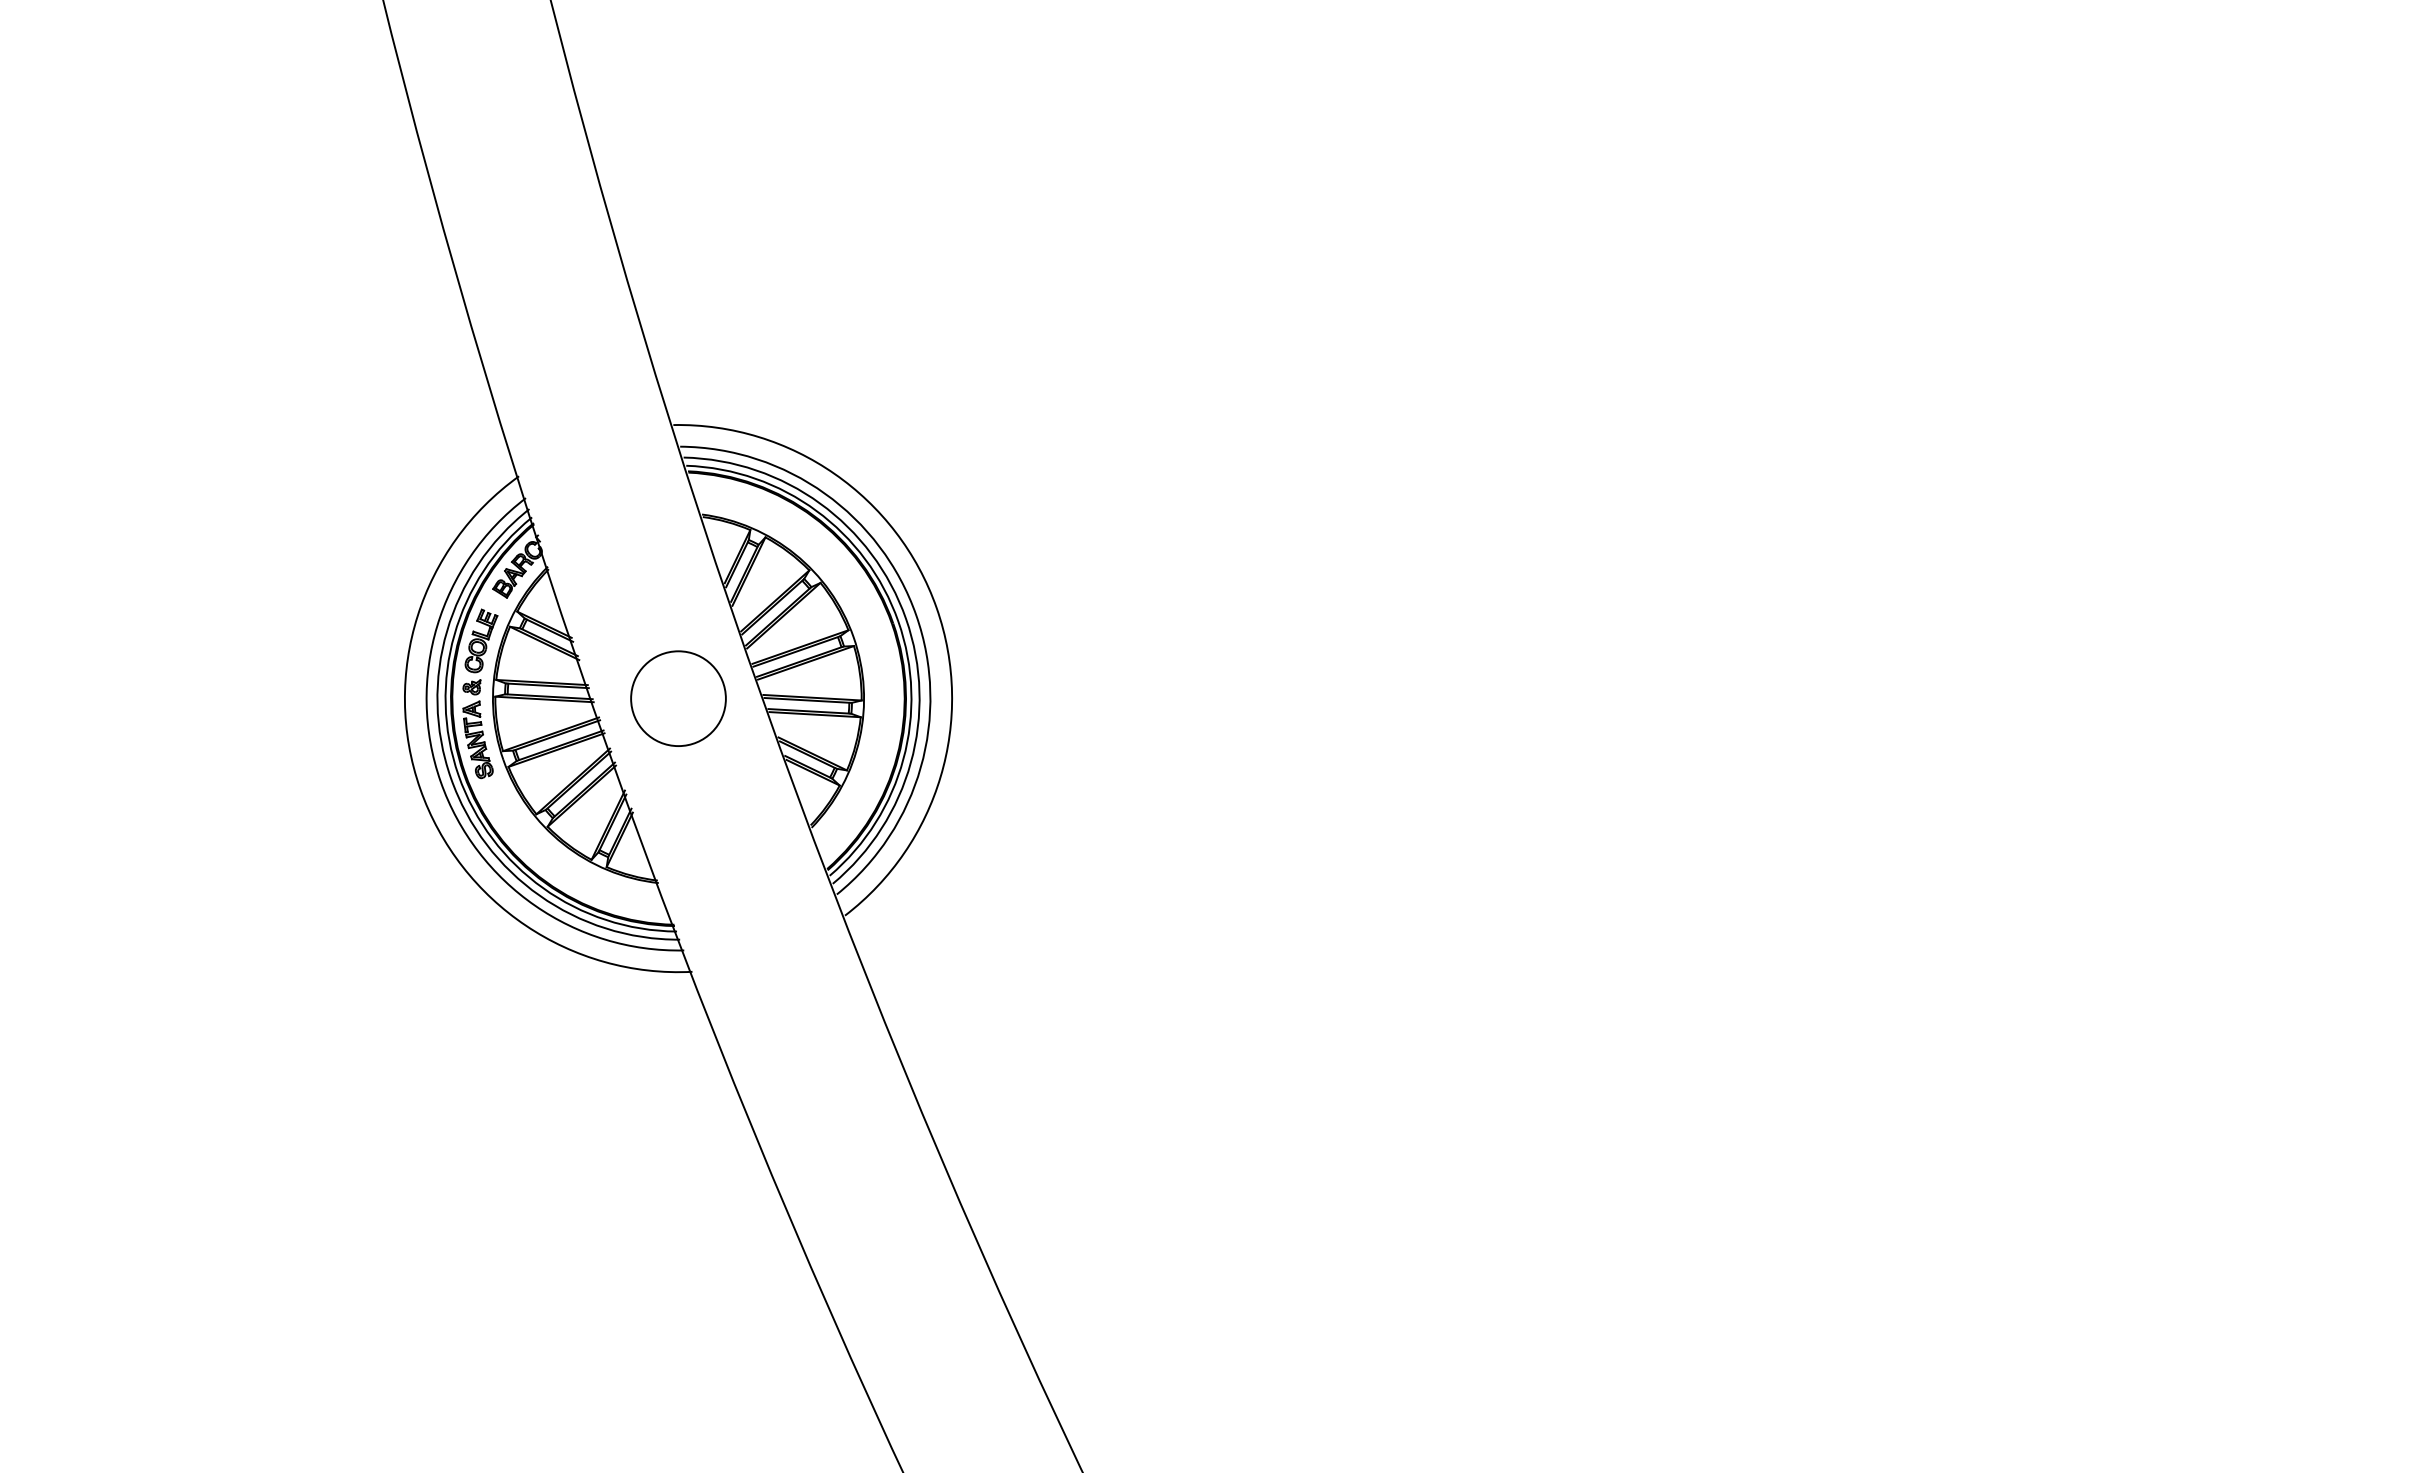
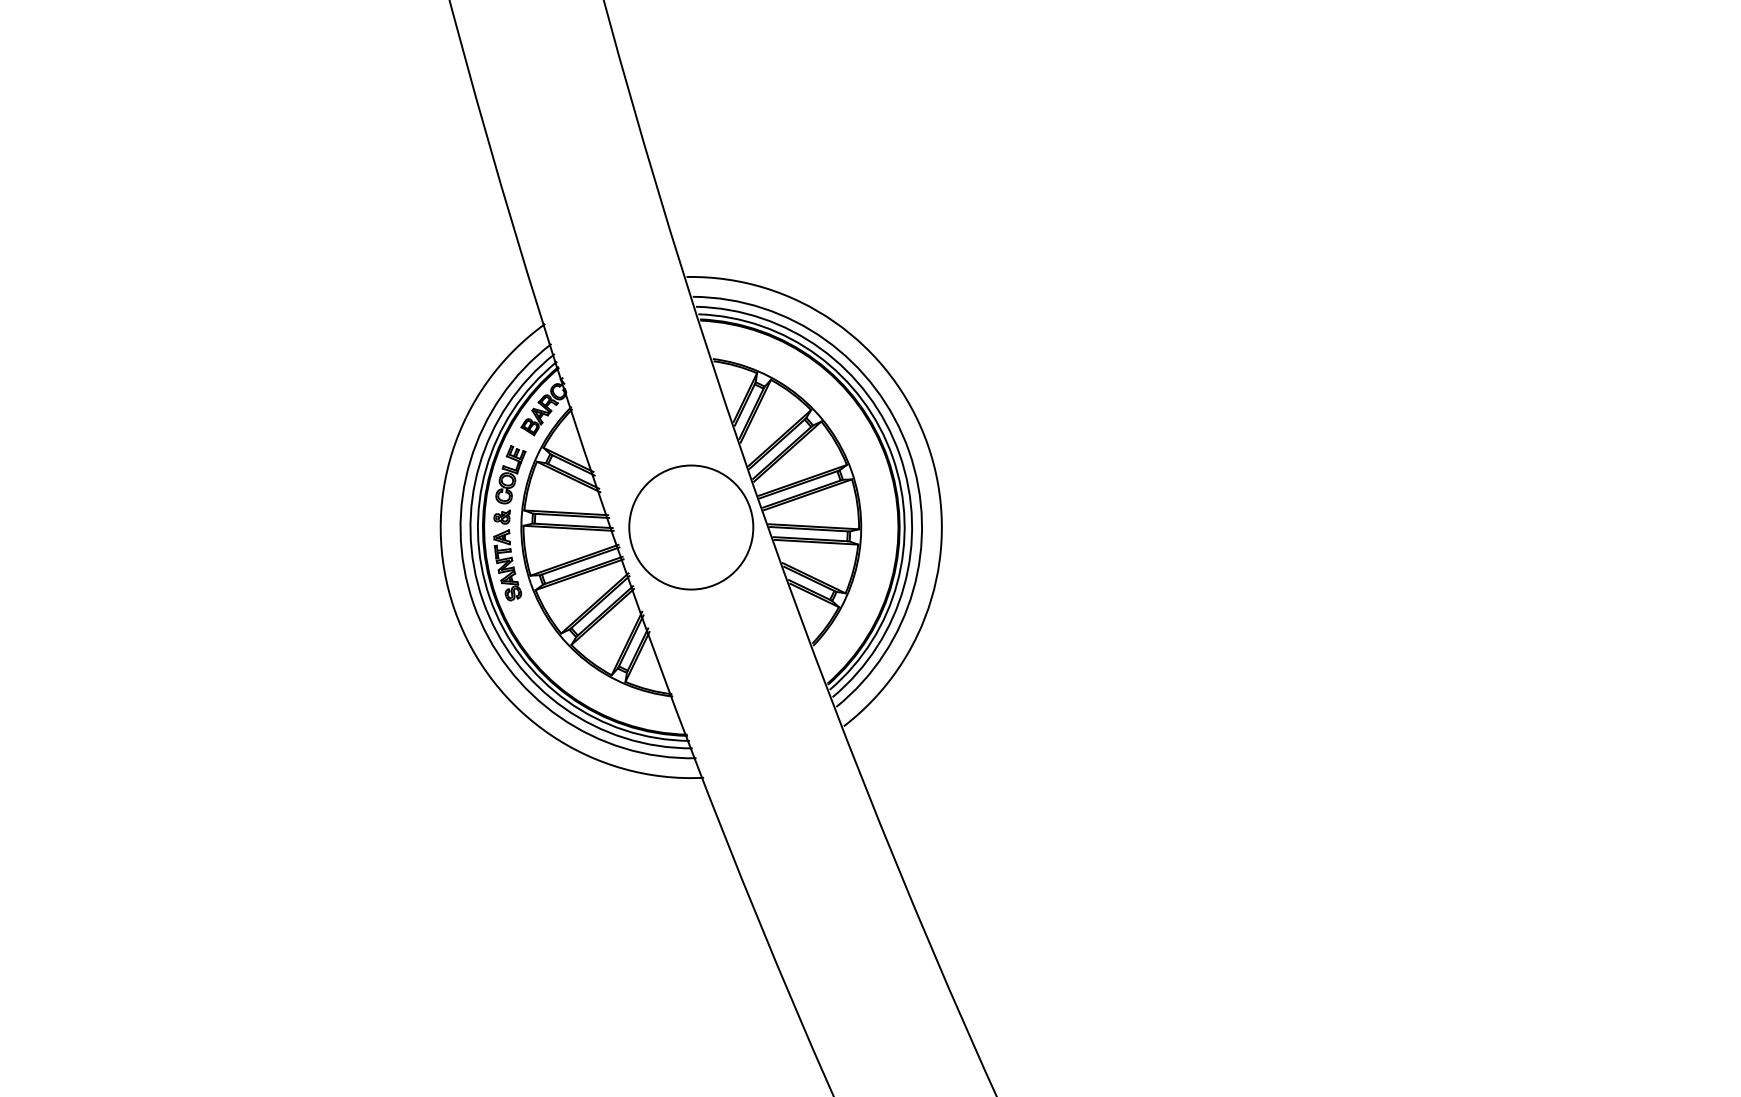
circle: (678, 698) -> (691, 527), size x1.43

